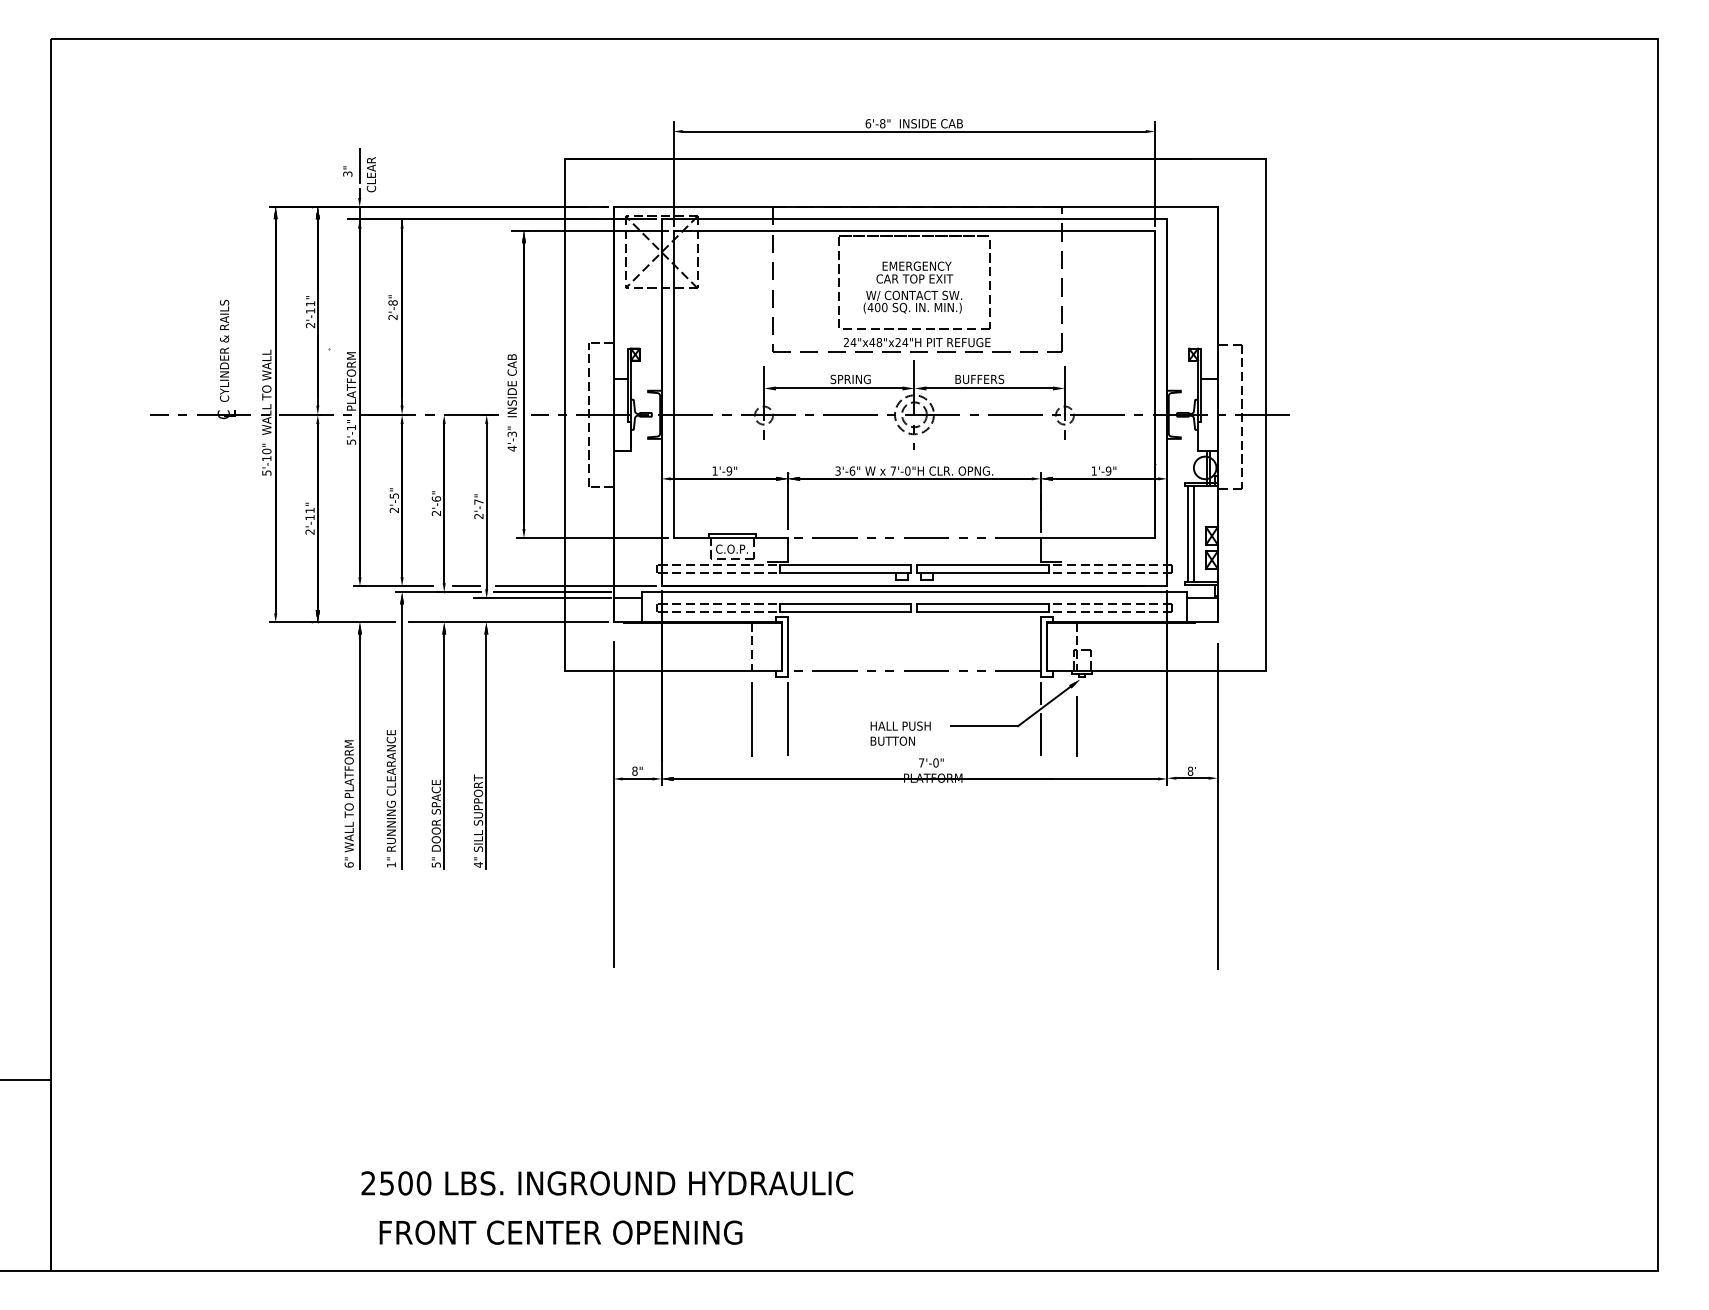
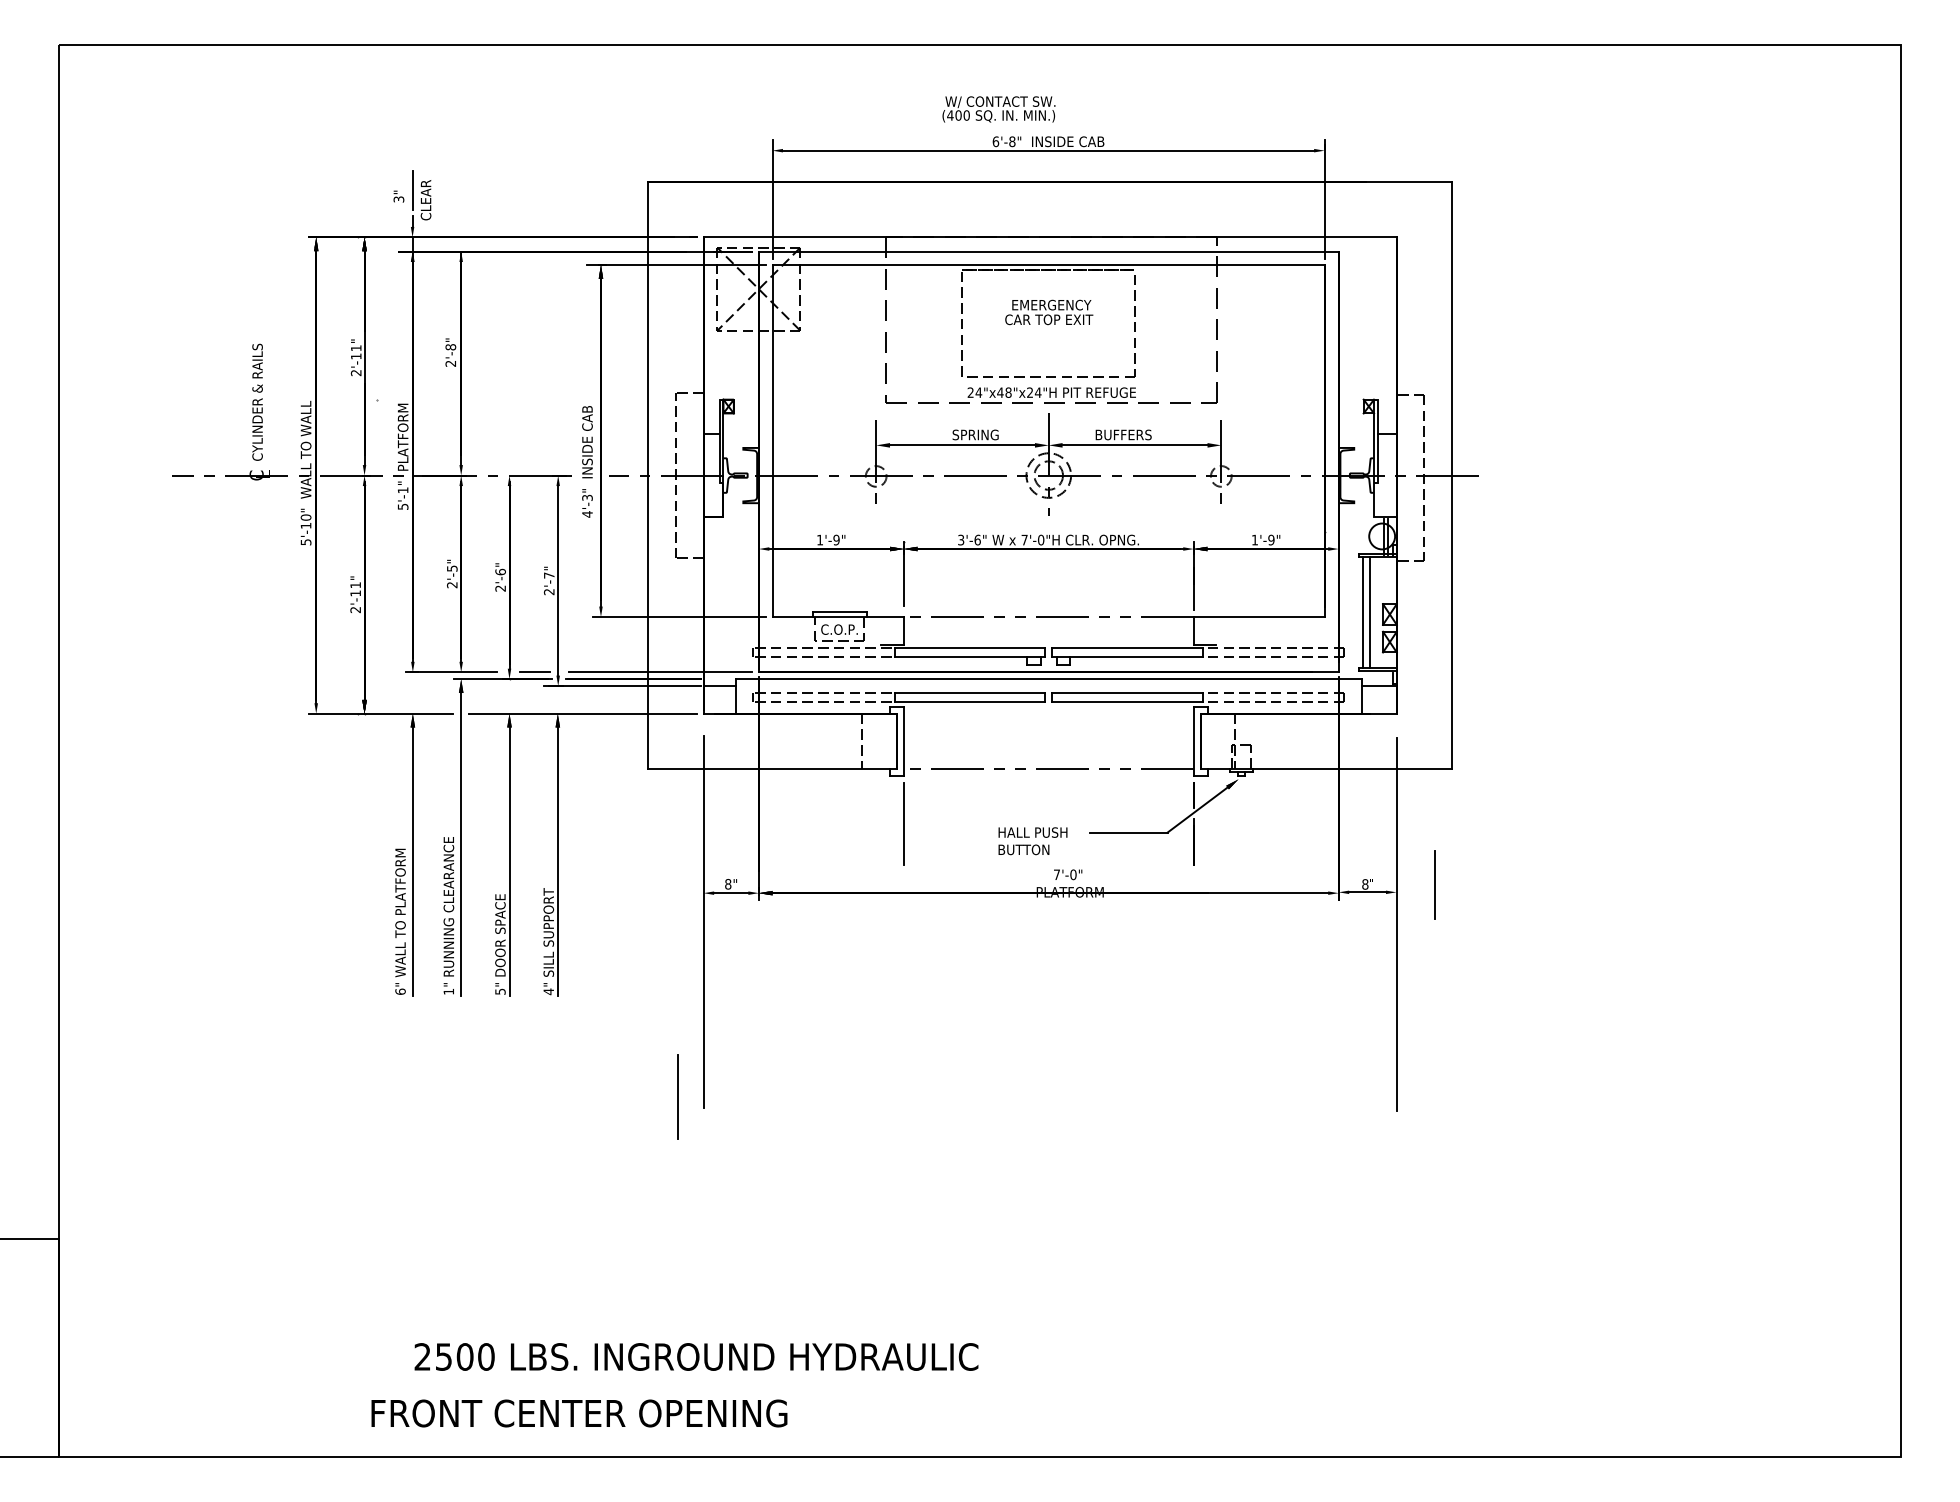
text: (912, 302) -> (998, 109), moved
line: (751, 719) -> (677, 1096), moved
line: (1076, 726) -> (1434, 884), moved
text: (561, 1232) -> (579, 1413), moved

